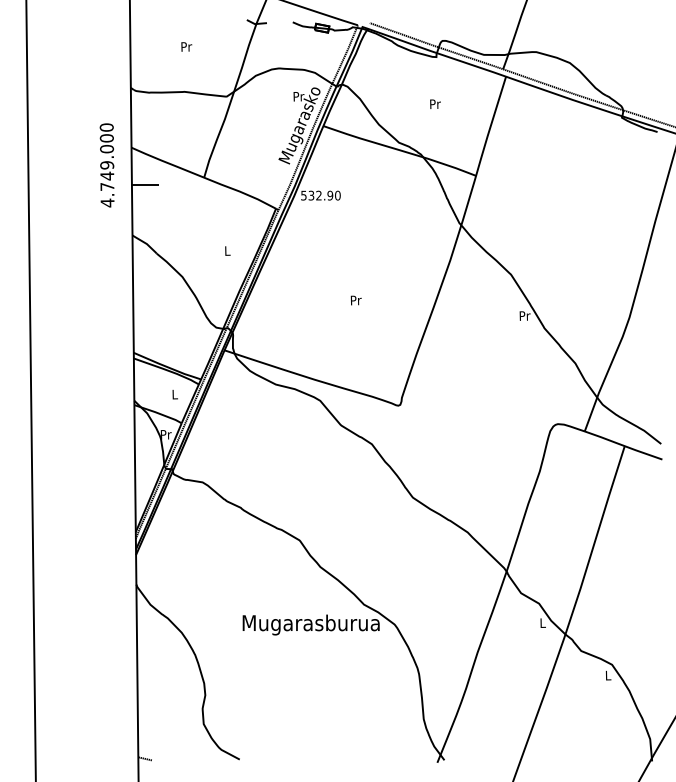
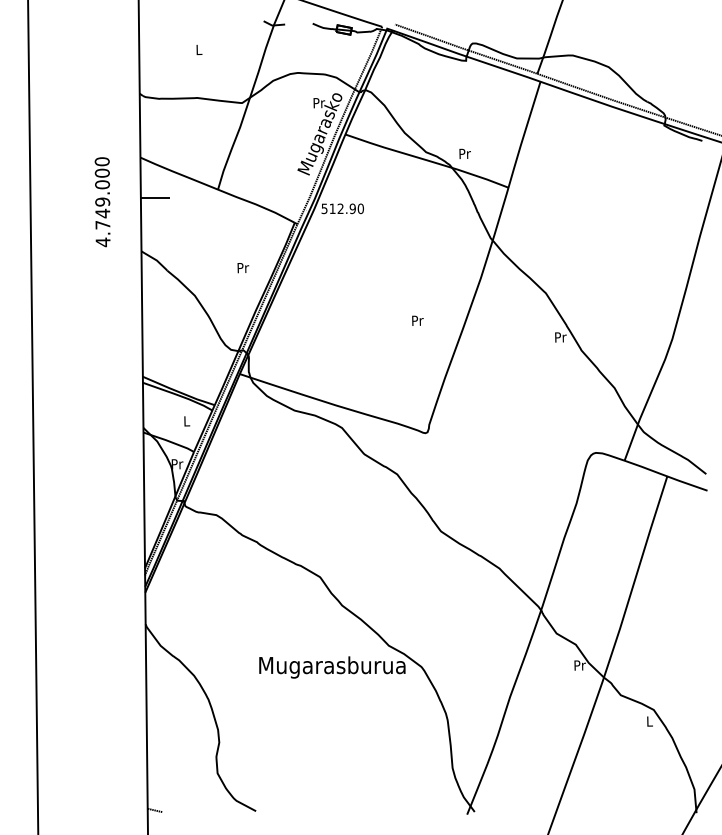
text: (186, 46) -> (199, 49), Pr -> L
text: (435, 103) -> (465, 153), moved
text: (106, 165) -> (101, 202), moved
text: (311, 195) -> (332, 208), 532.90 -> 512.90
text: (227, 250) -> (242, 267), L -> Pr
text: (355, 300) -> (417, 320), moved
text: (542, 622) -> (579, 664), L -> Pr

